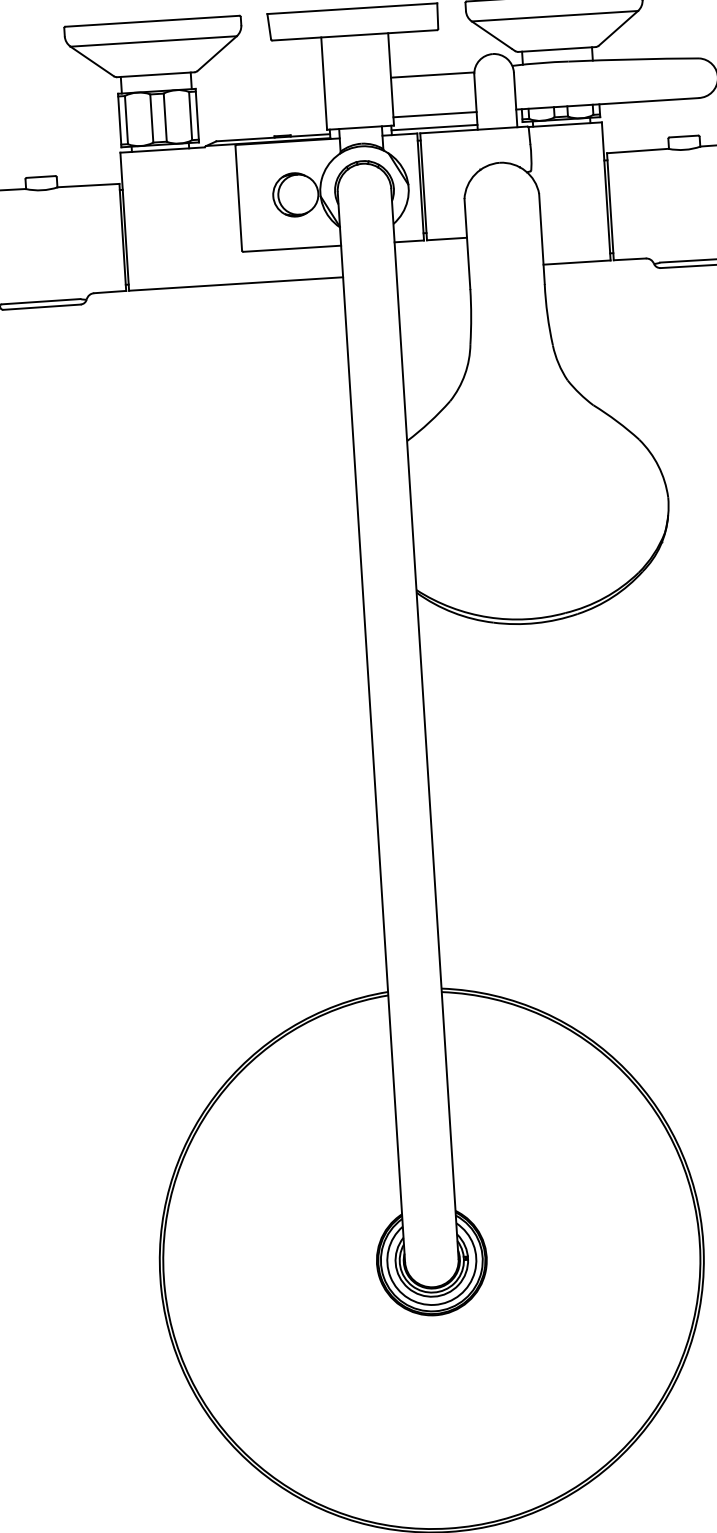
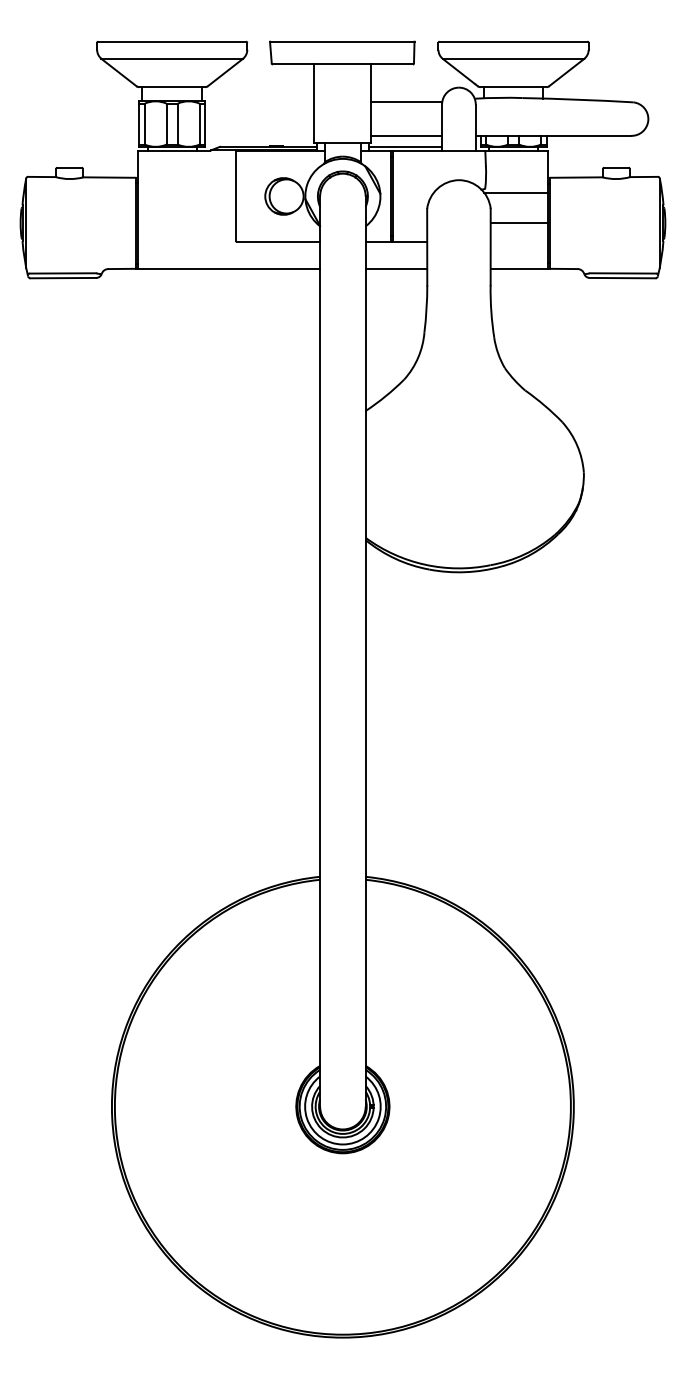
line: (567, 173) -> (515, 192), added
line: (572, 209) -> (518, 223), added
line: (432, 271) -> (396, 268), added

